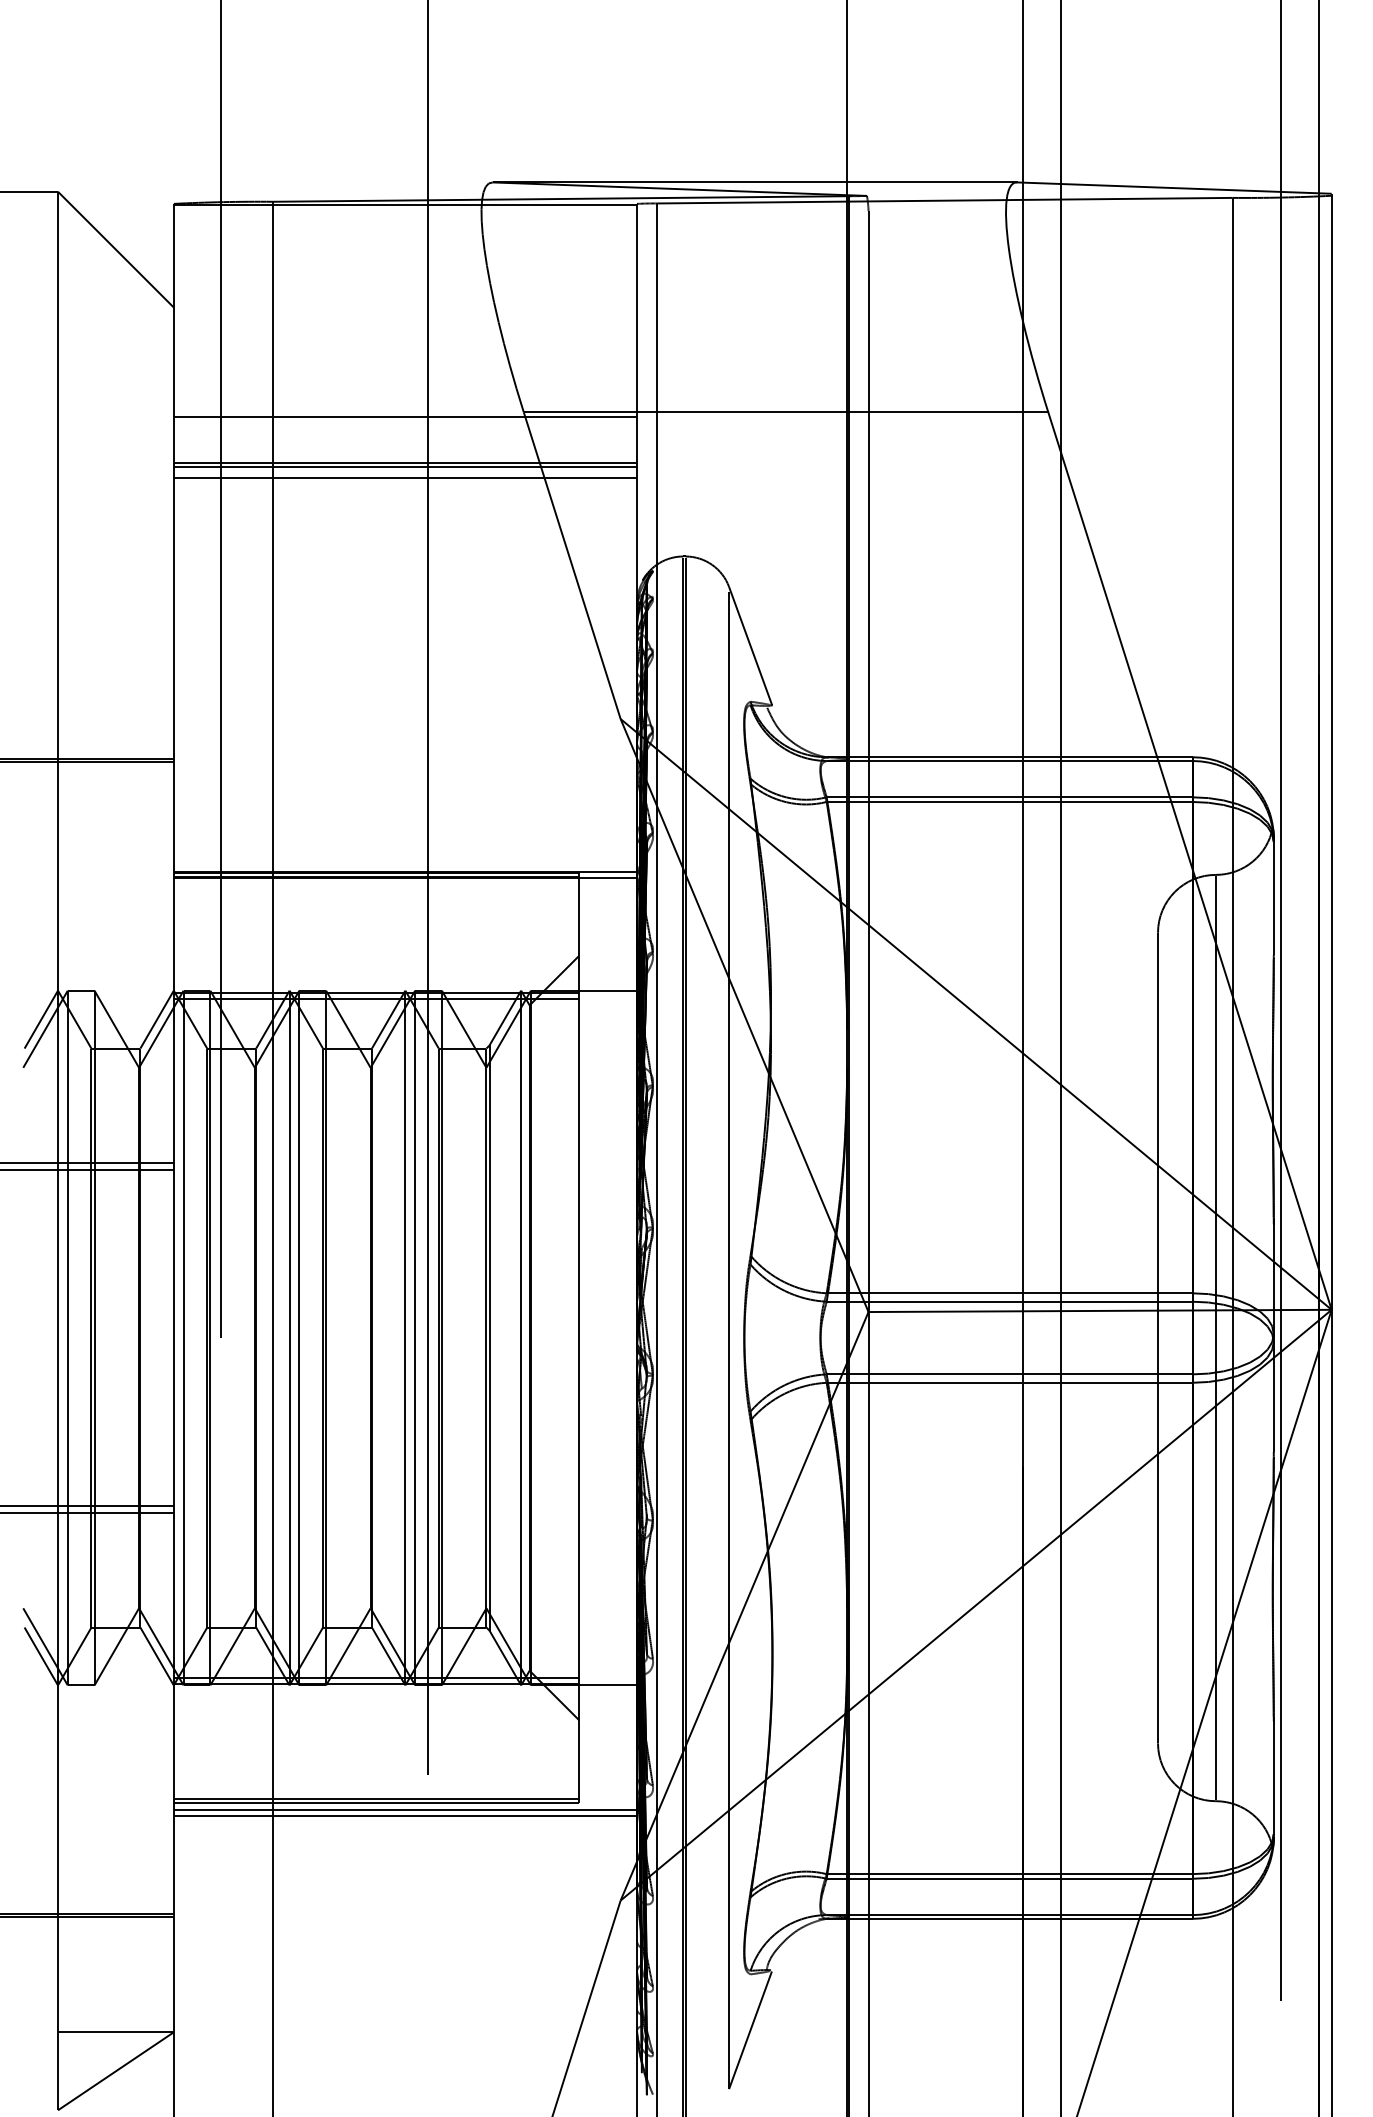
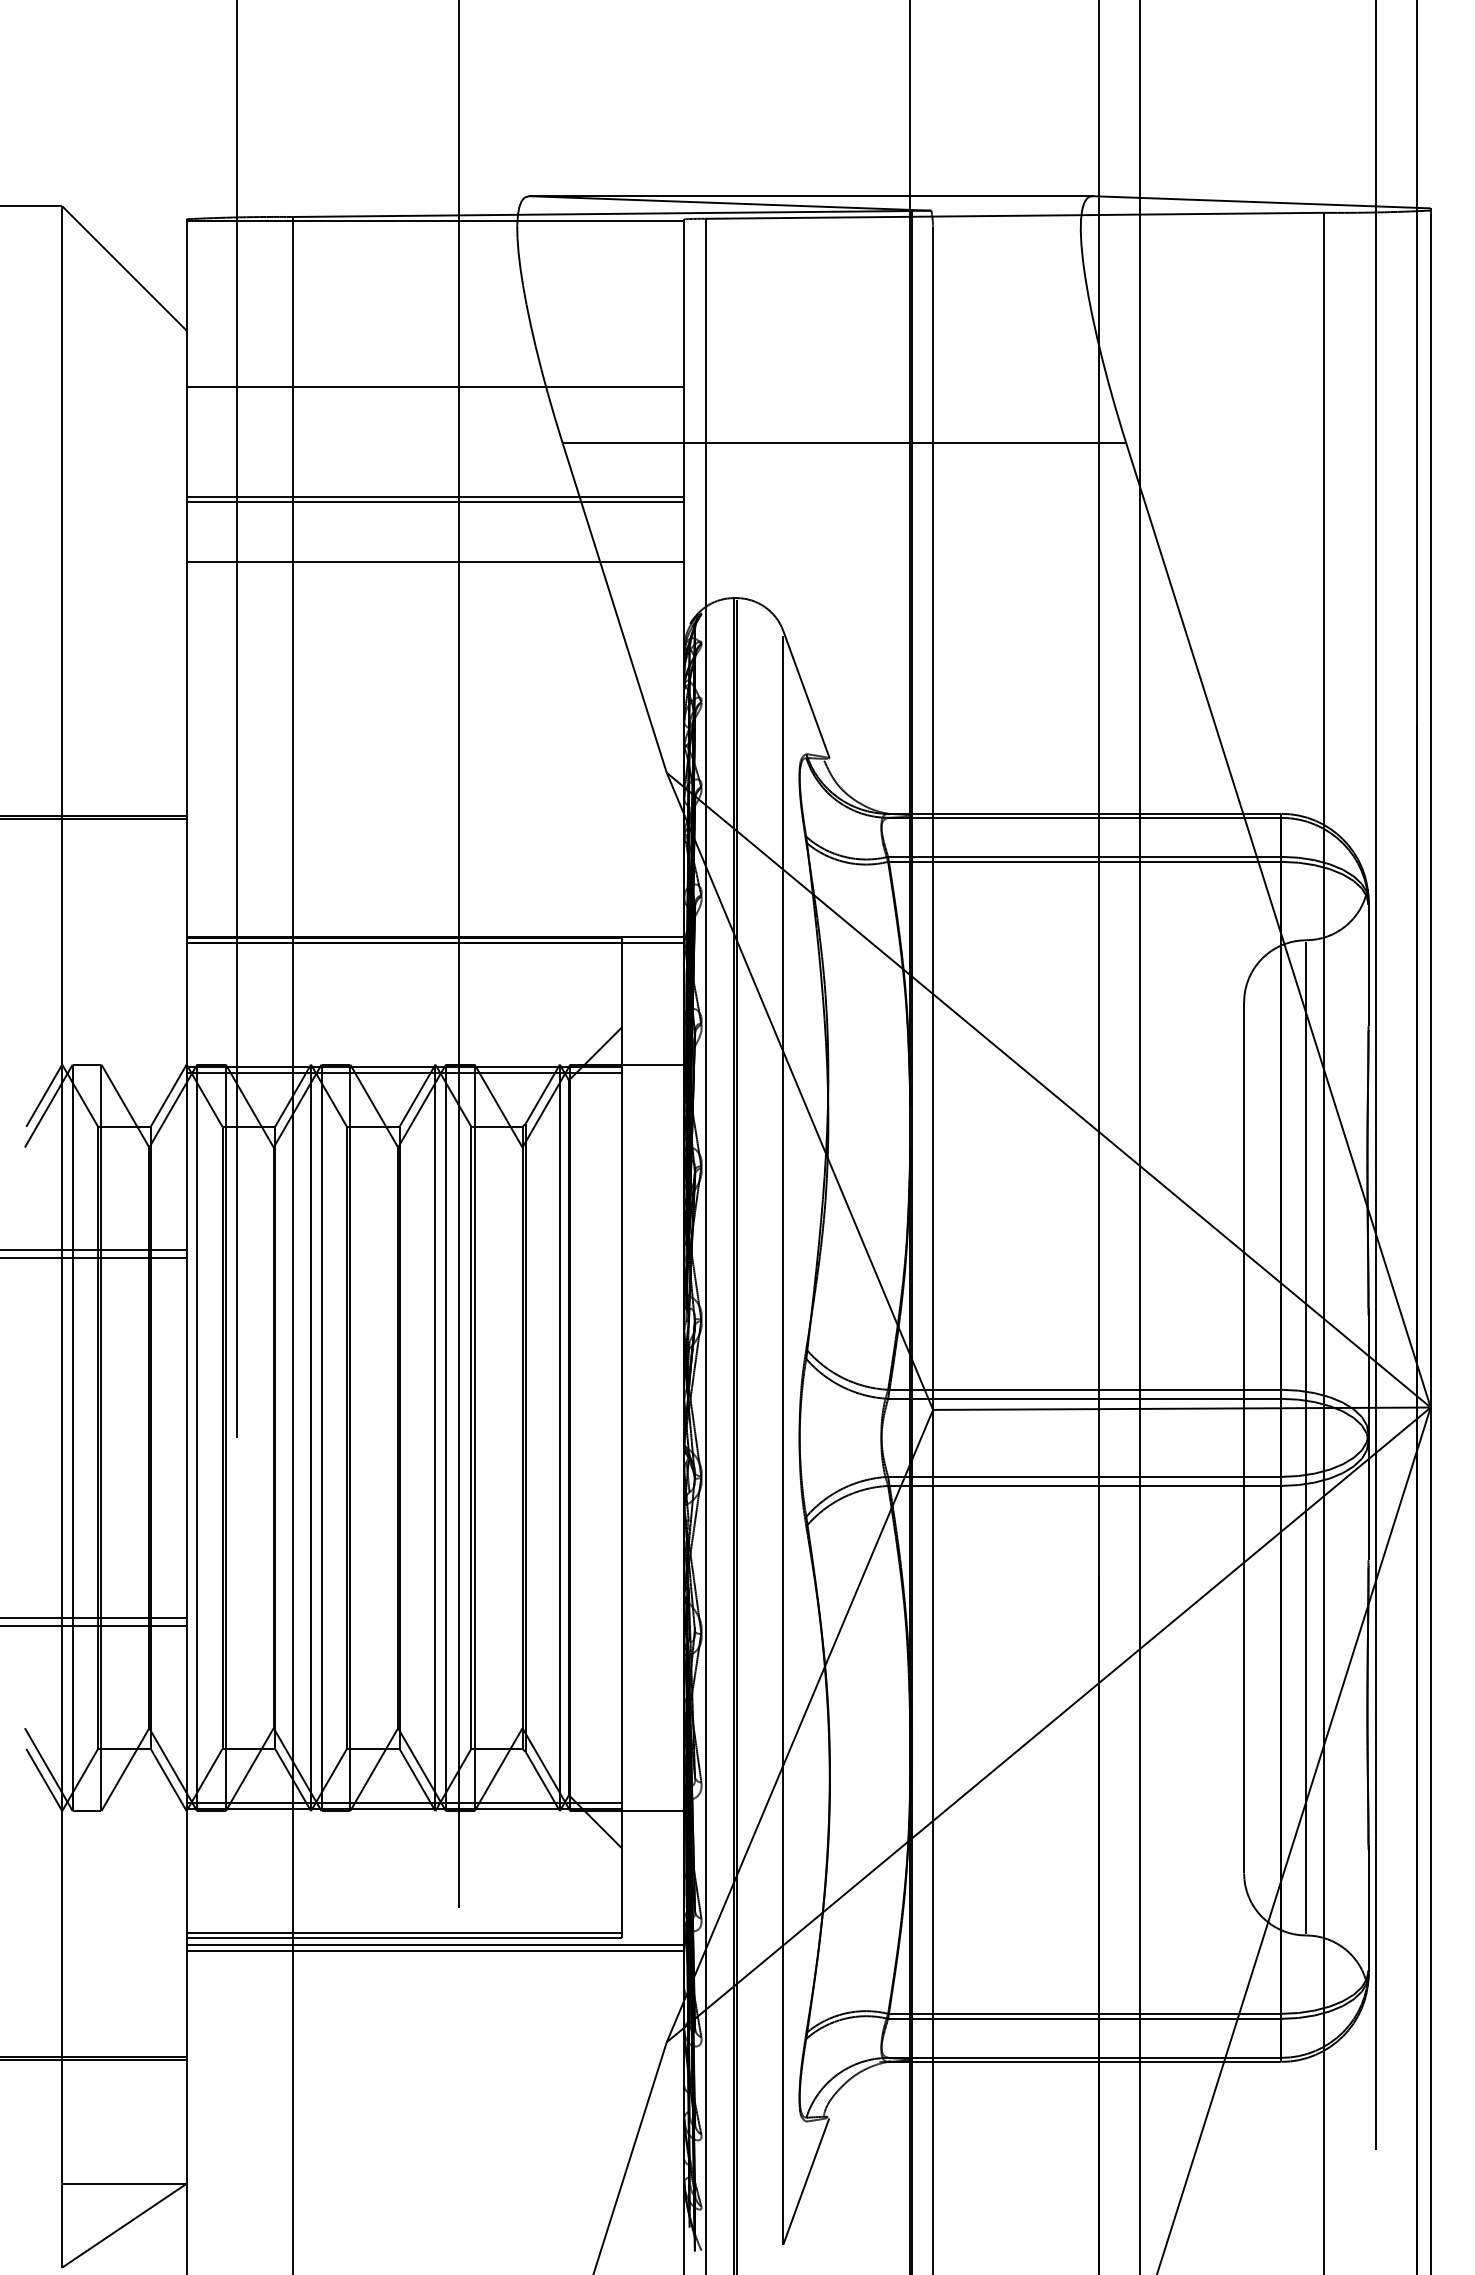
line: (405, 417) -> (435, 386), moved
line: (405, 477) -> (435, 562), moved

